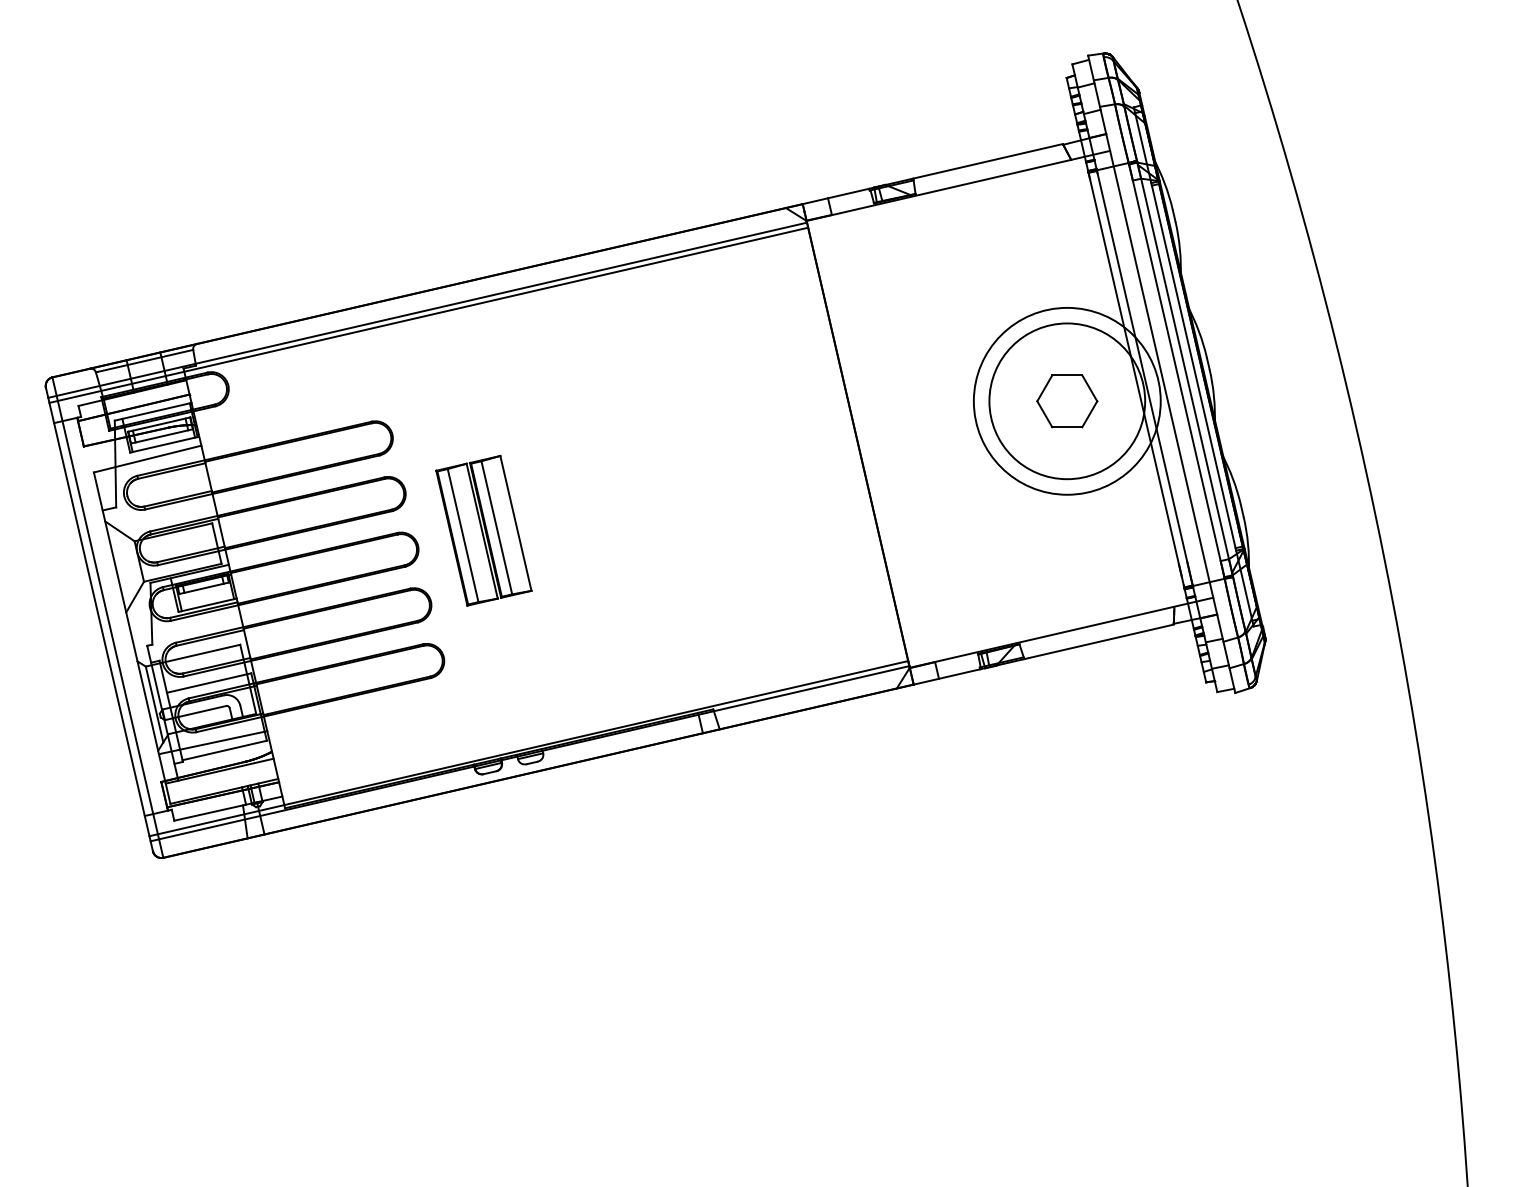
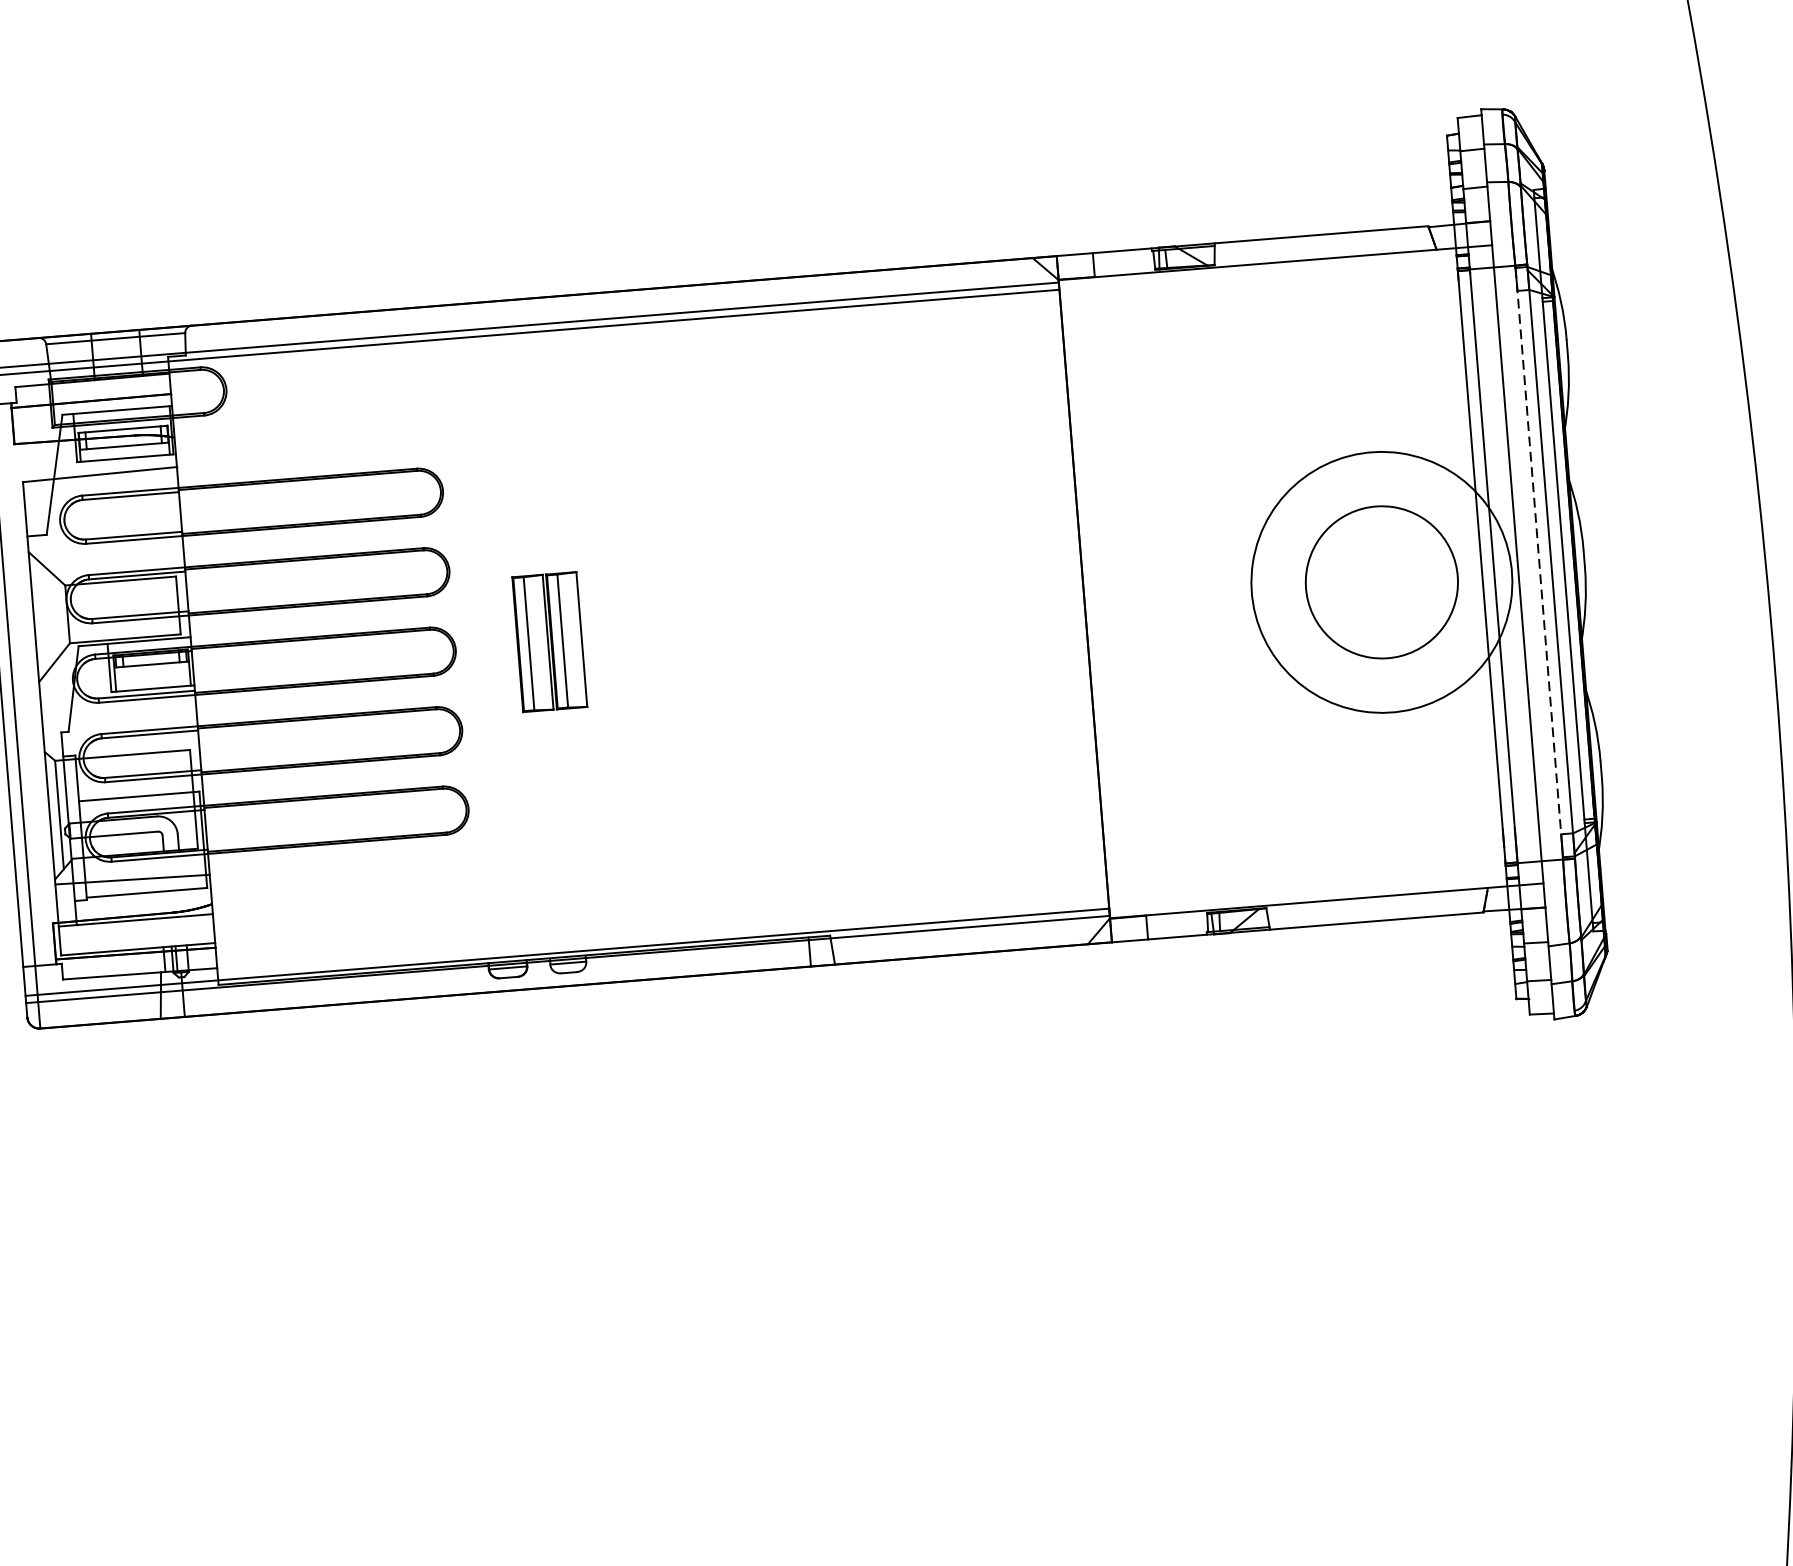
line: (1175, 364) -> (1538, 553), solid -> dashed
circle: (1067, 401) -> (1382, 582), size x0.7
part: (1067, 401) -> (1382, 582), removed
part: (483, 530) -> (549, 641), size x0.7

